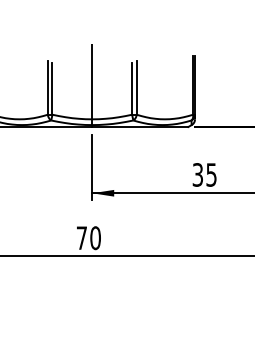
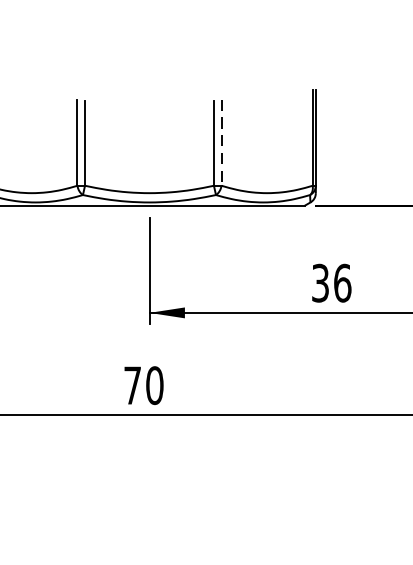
line: (92, 85) -> (149, 138), removed
line: (136, 88) -> (221, 143), solid -> dashed
text: (211, 174) -> (342, 282), 35 -> 36

